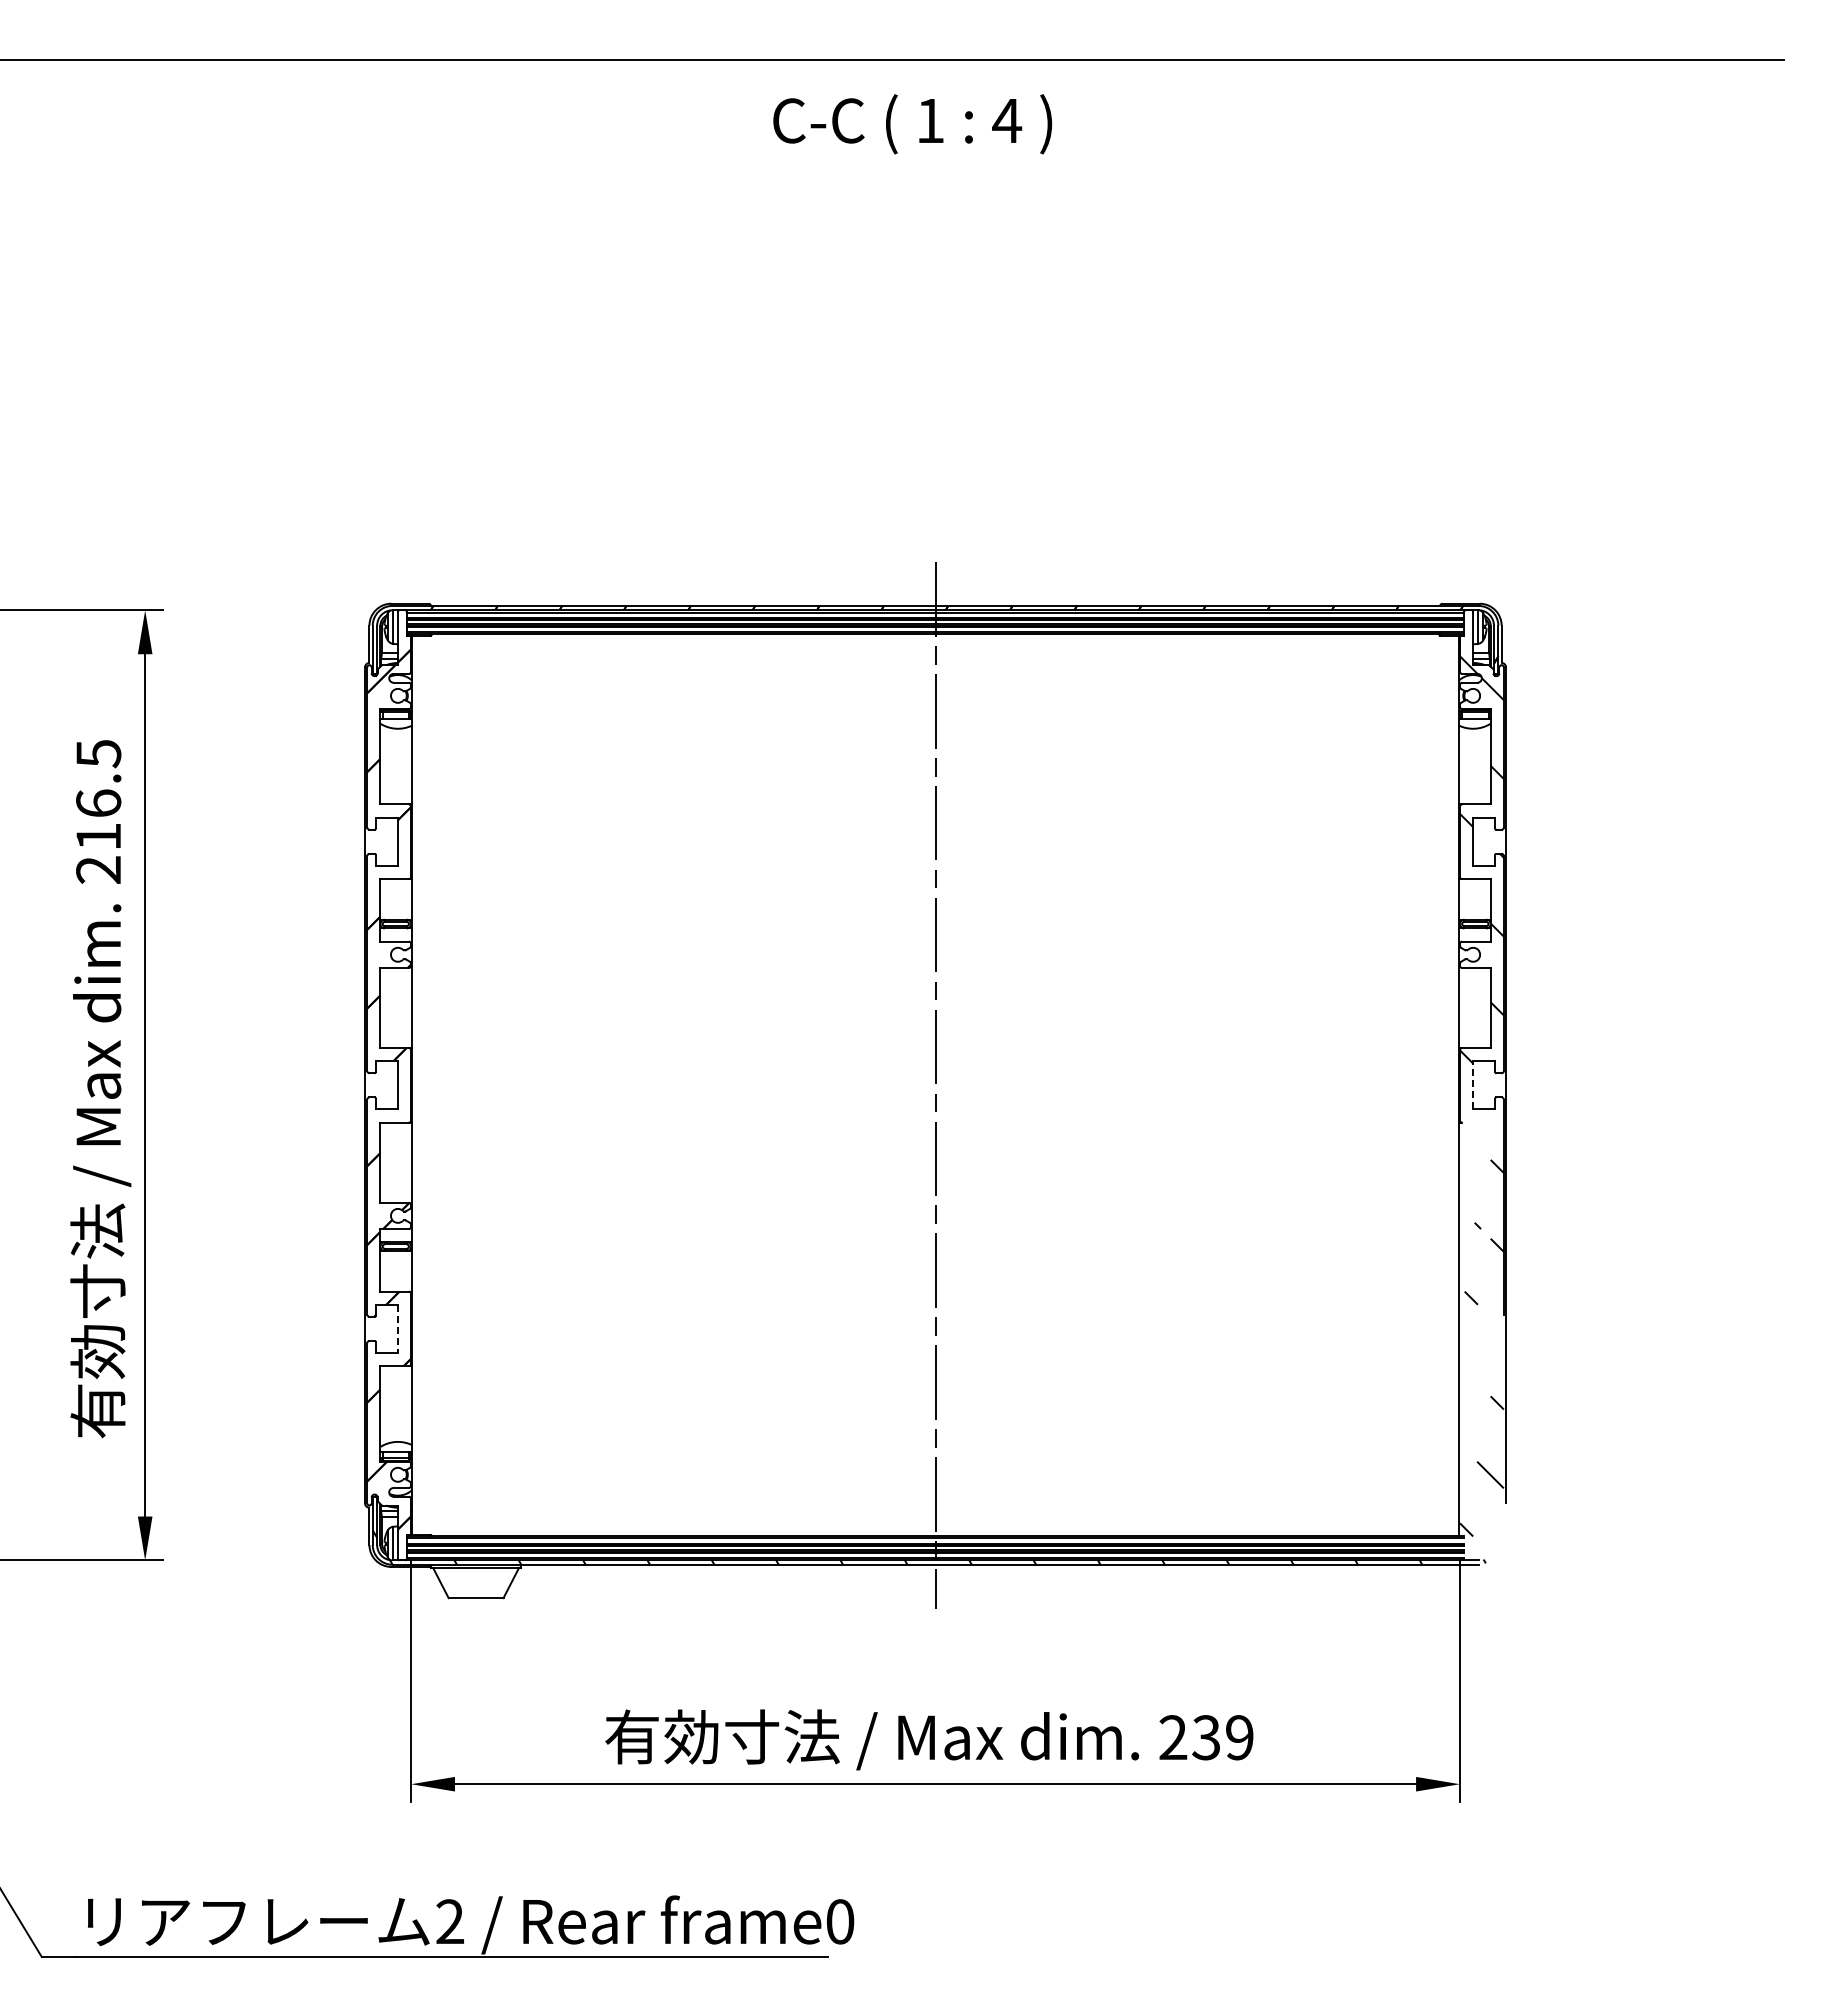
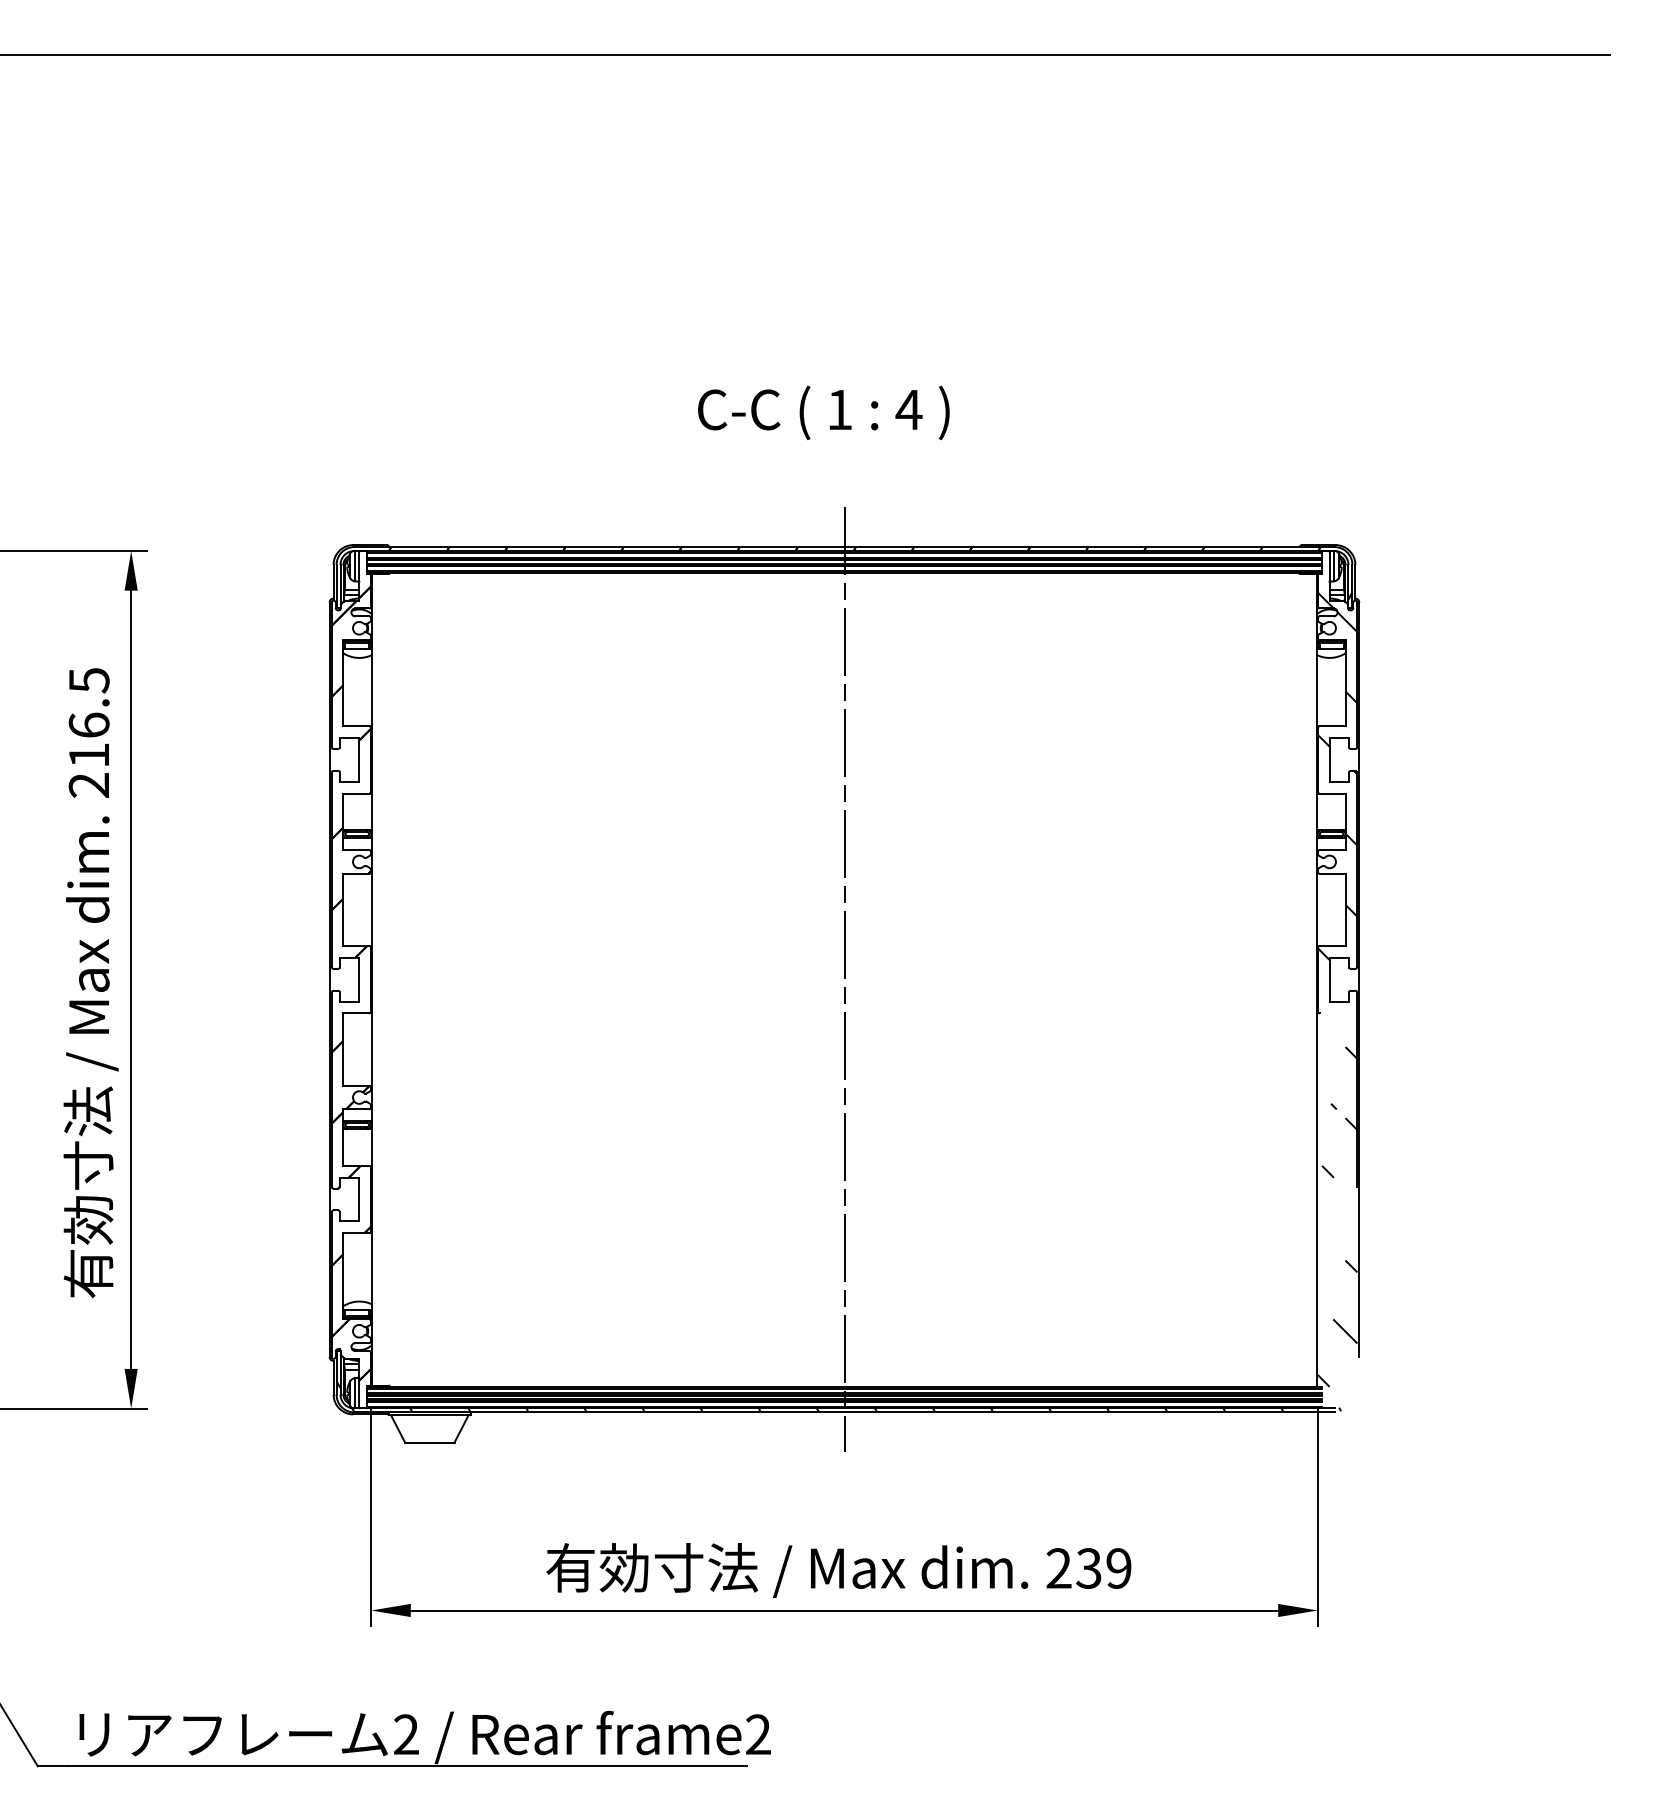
text: (912, 124) -> (823, 413), moved
line: (1473, 1084) -> (1329, 978), dashed -> solid
line: (397, 1329) -> (358, 1200), dashed -> solid
text: (840, 1921) -> (758, 1734), frame0 -> frame2

